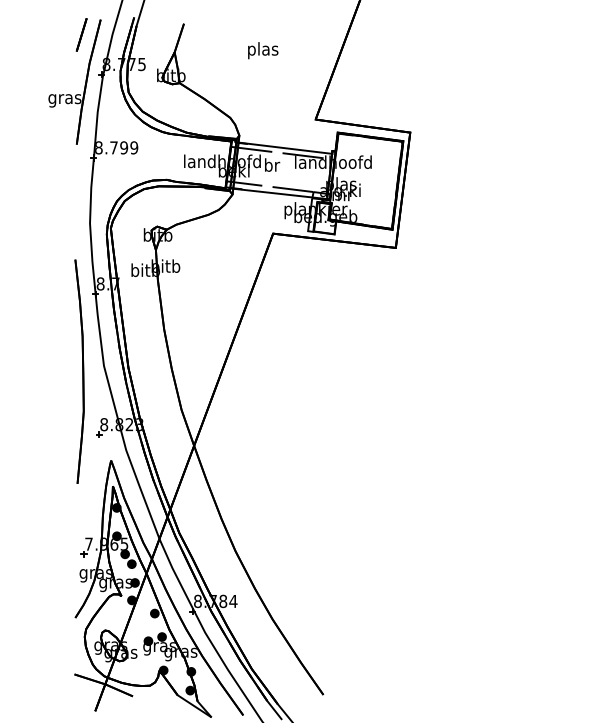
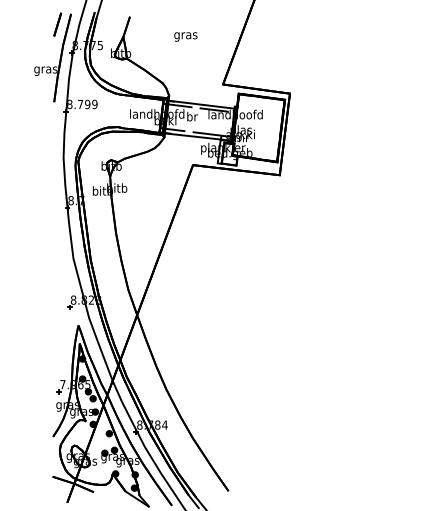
text: (262, 50) -> (185, 35), plas -> gras
part: (80, 371) -> (56, 262), removed

